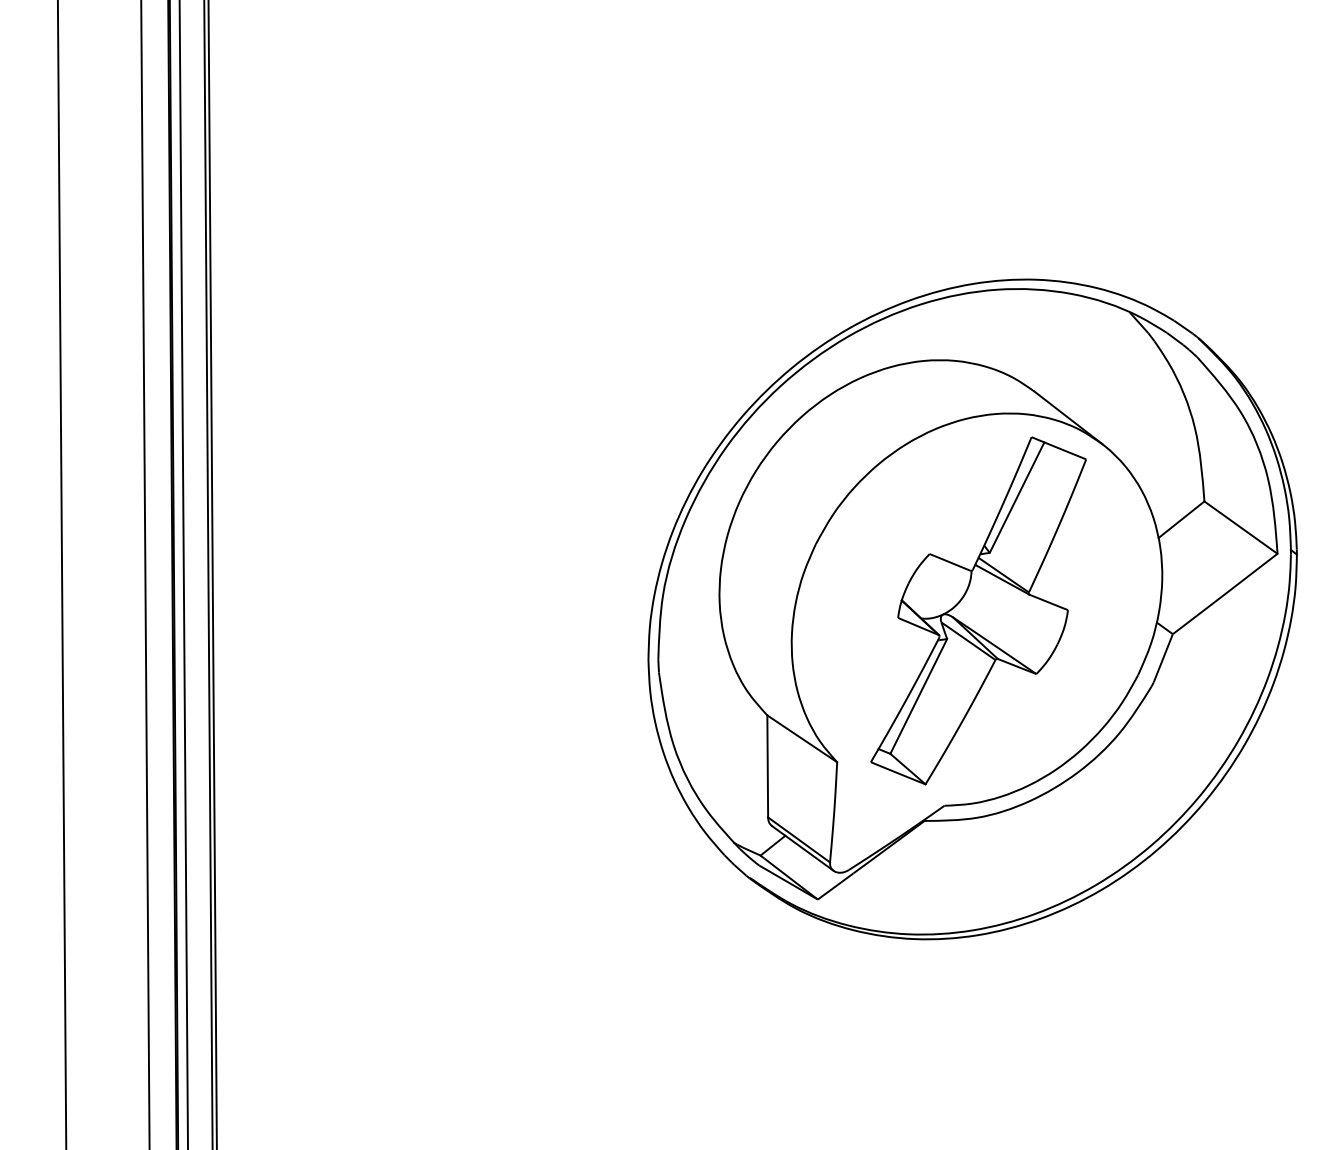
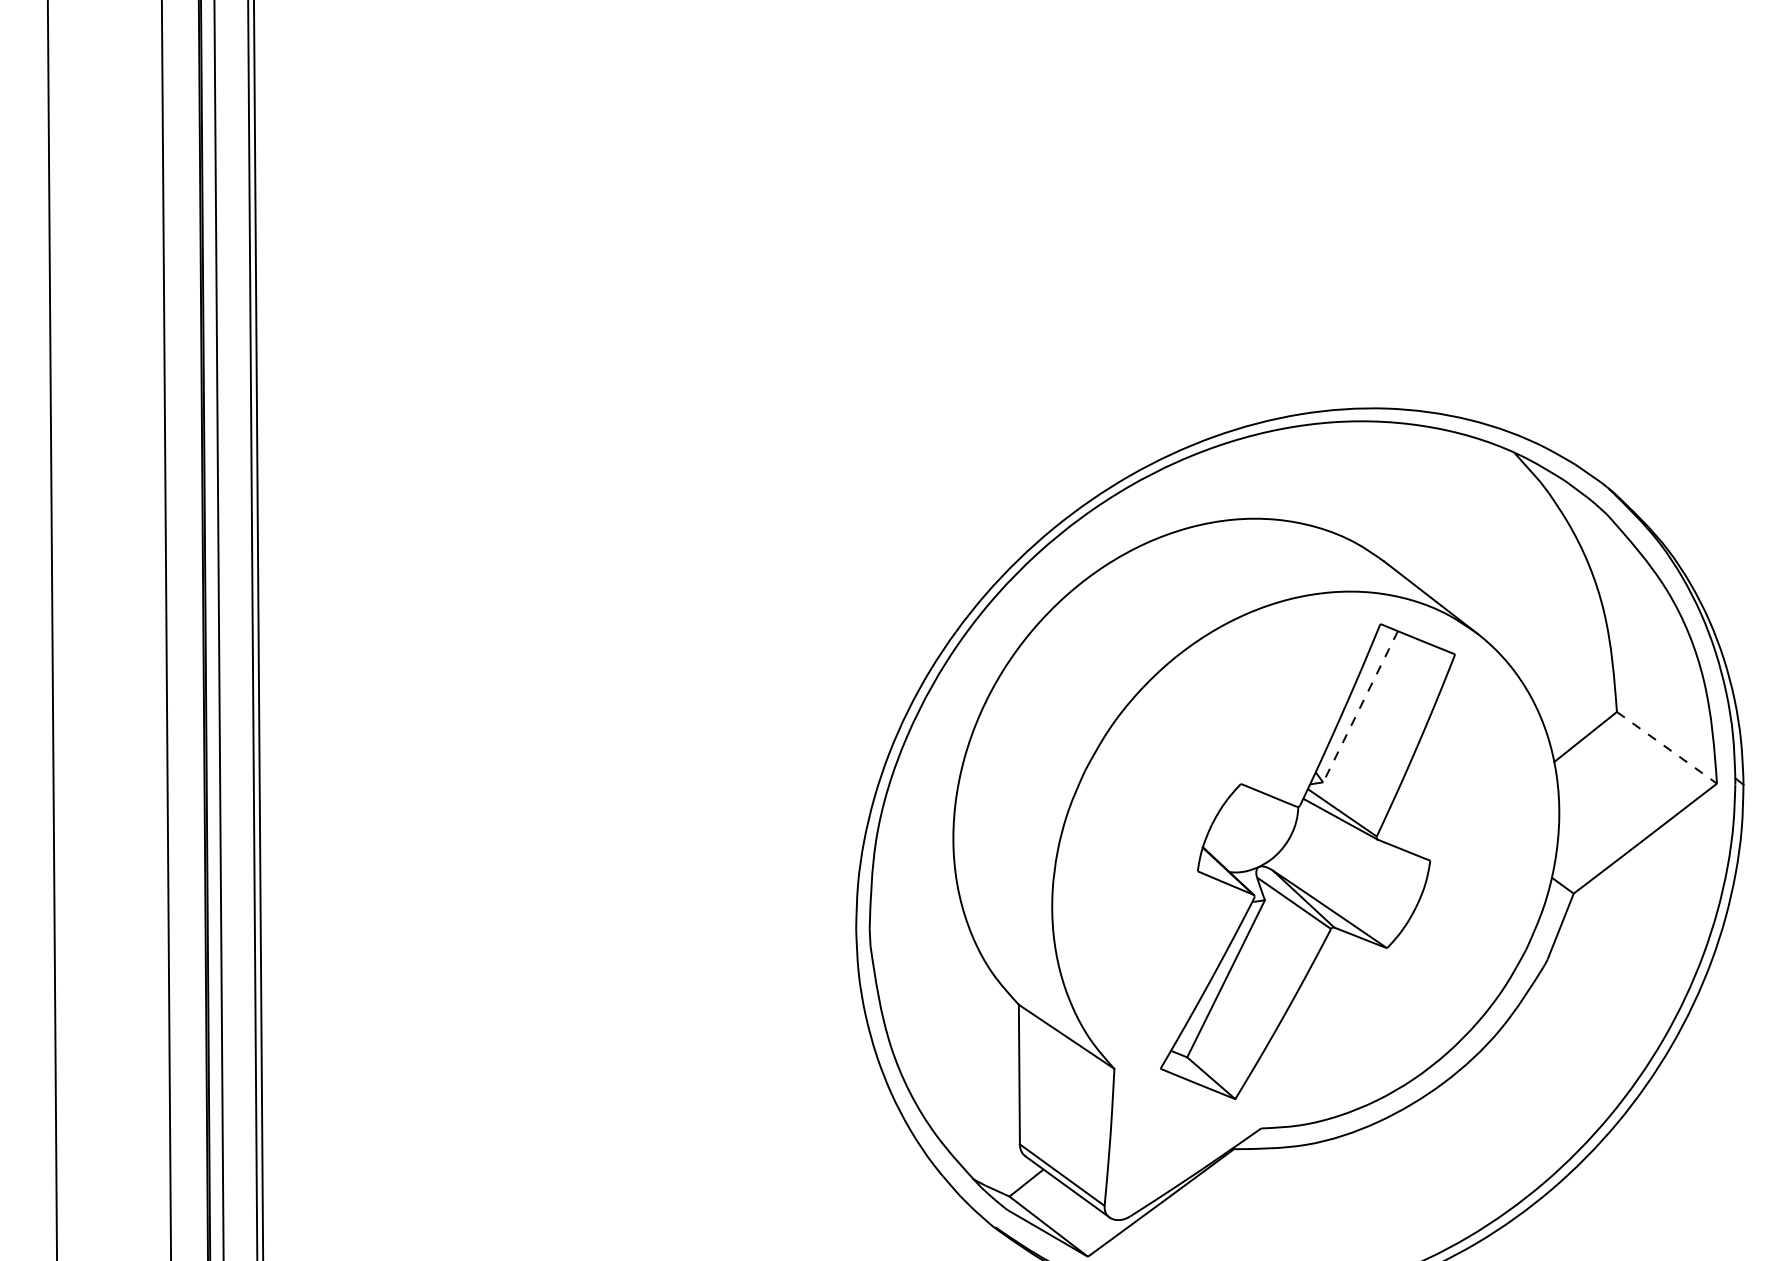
line: (1017, 497) -> (1361, 706), solid -> dashed
line: (1240, 527) -> (1666, 747), solid -> dashed

